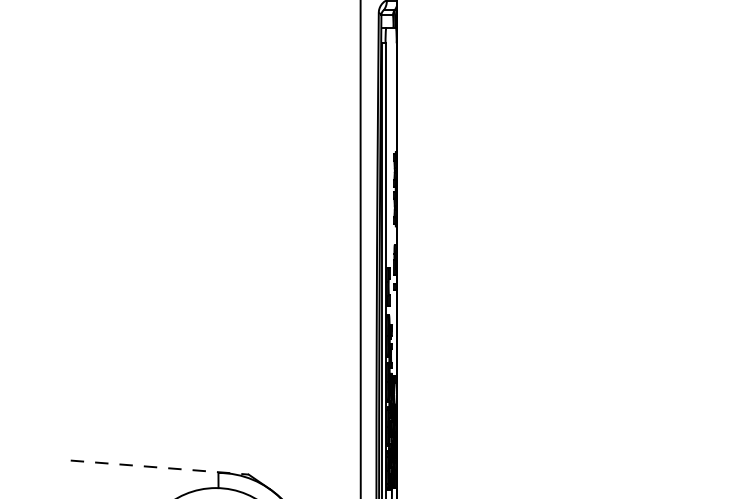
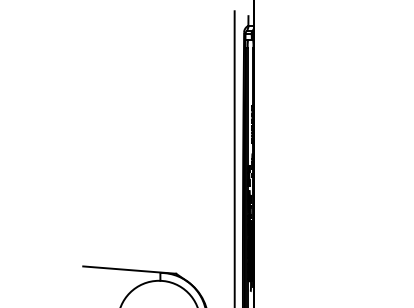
line: (159, 468) -> (129, 270), dashed -> solid

